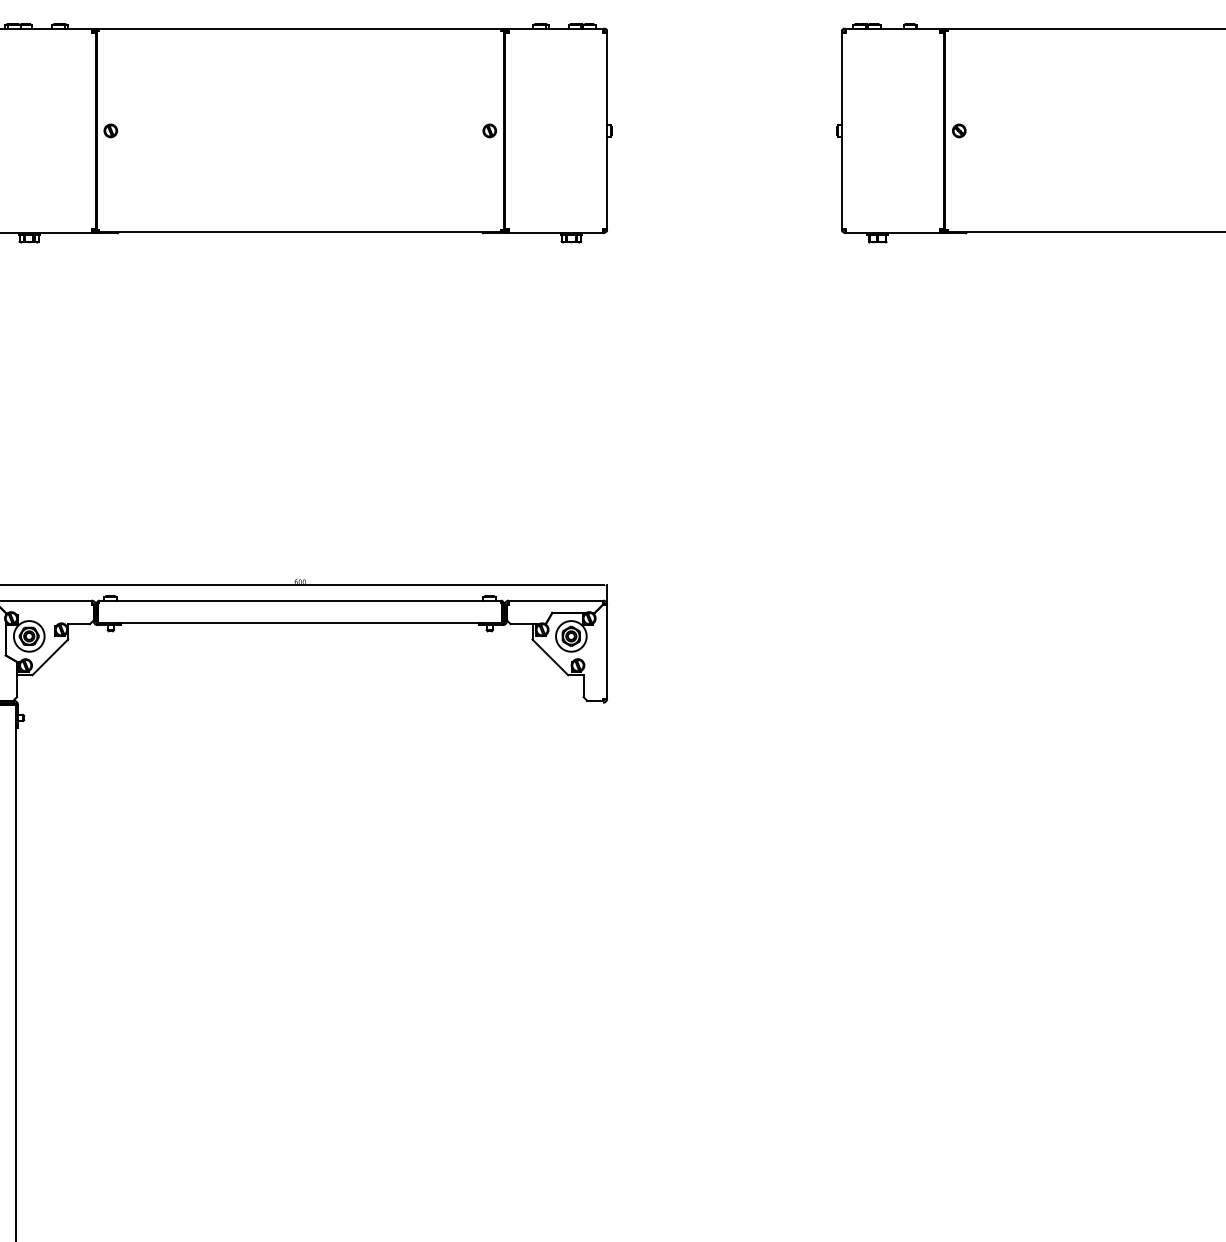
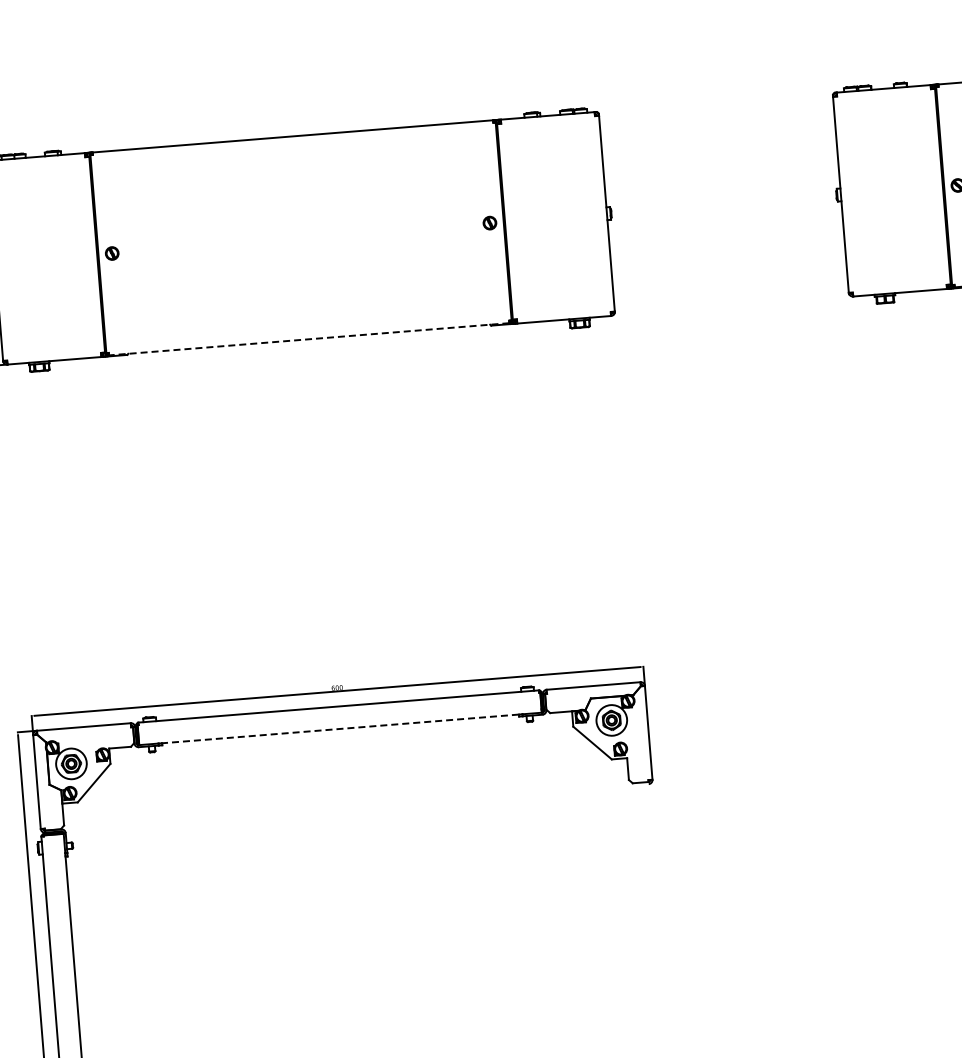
line: (300, 232) -> (309, 339), solid -> dashed
line: (300, 623) -> (340, 729), solid -> dashed

